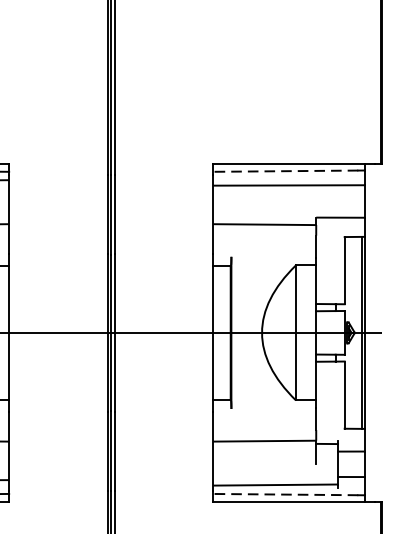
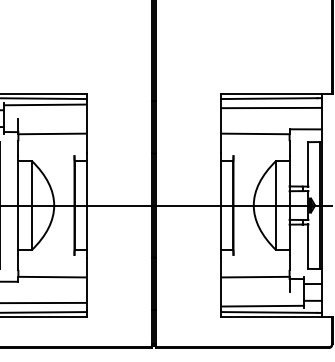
line: (285, 171) -> (269, 98), dashed -> solid
line: (285, 494) -> (269, 312), dashed -> solid

